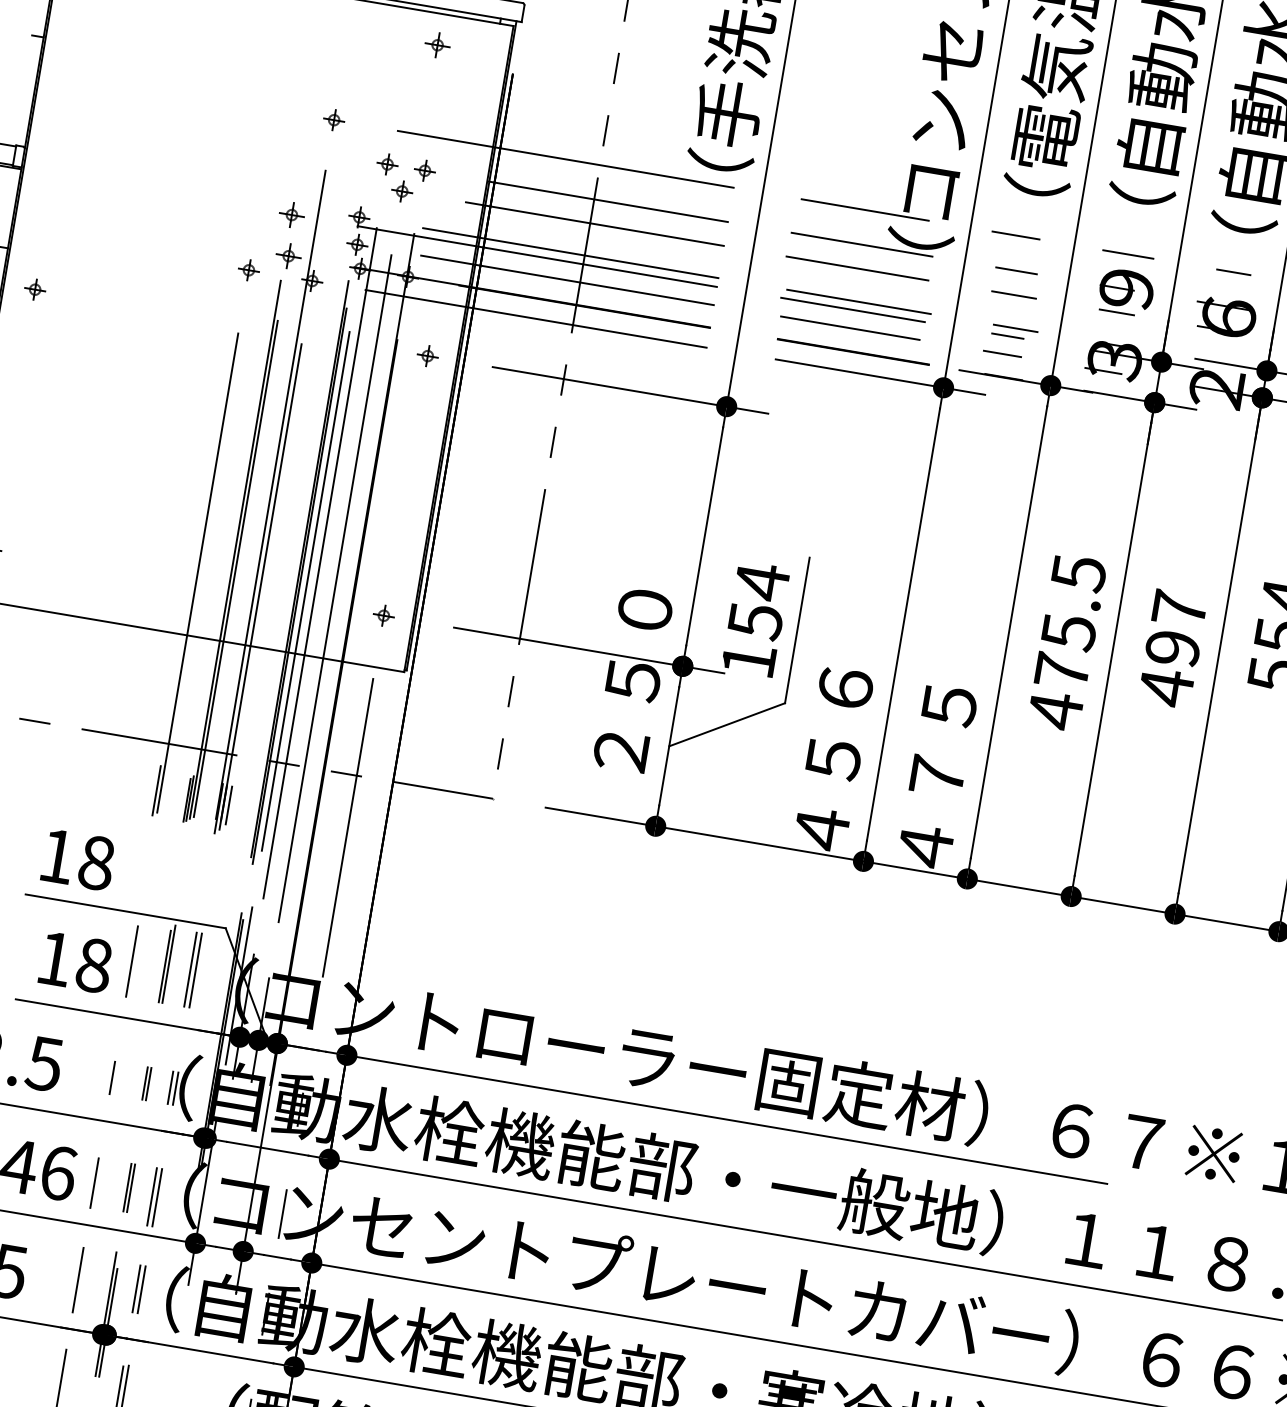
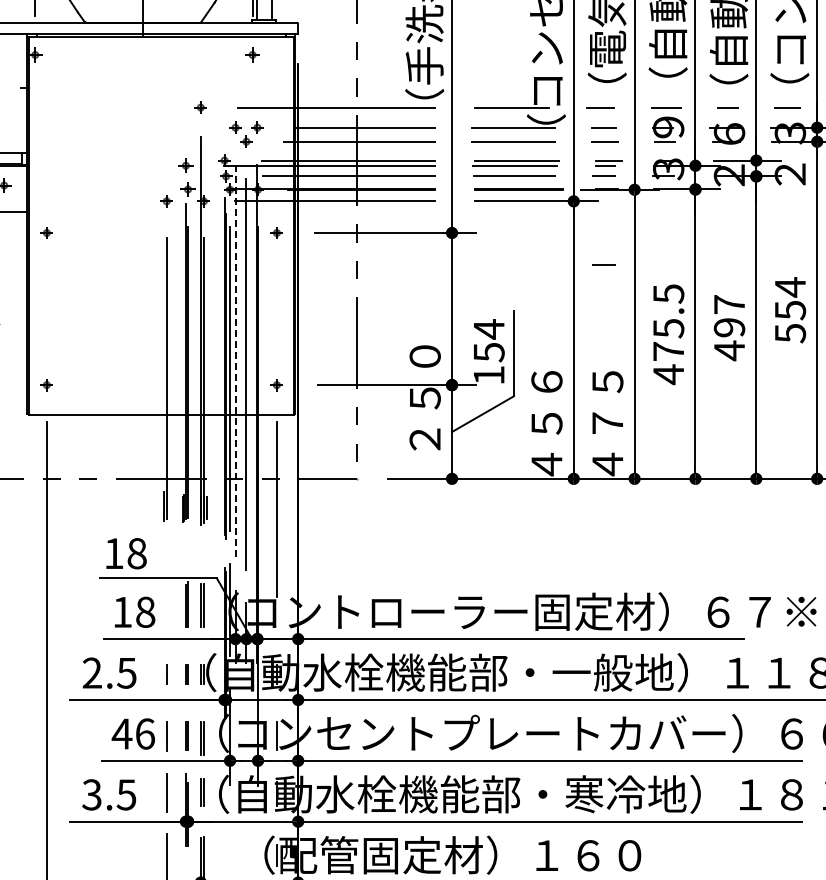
line: (976, 504) -> (603, 264), added
line: (320, 563) -> (235, 361), solid -> dashed
line: (131, 961) -> (166, 606), removed

